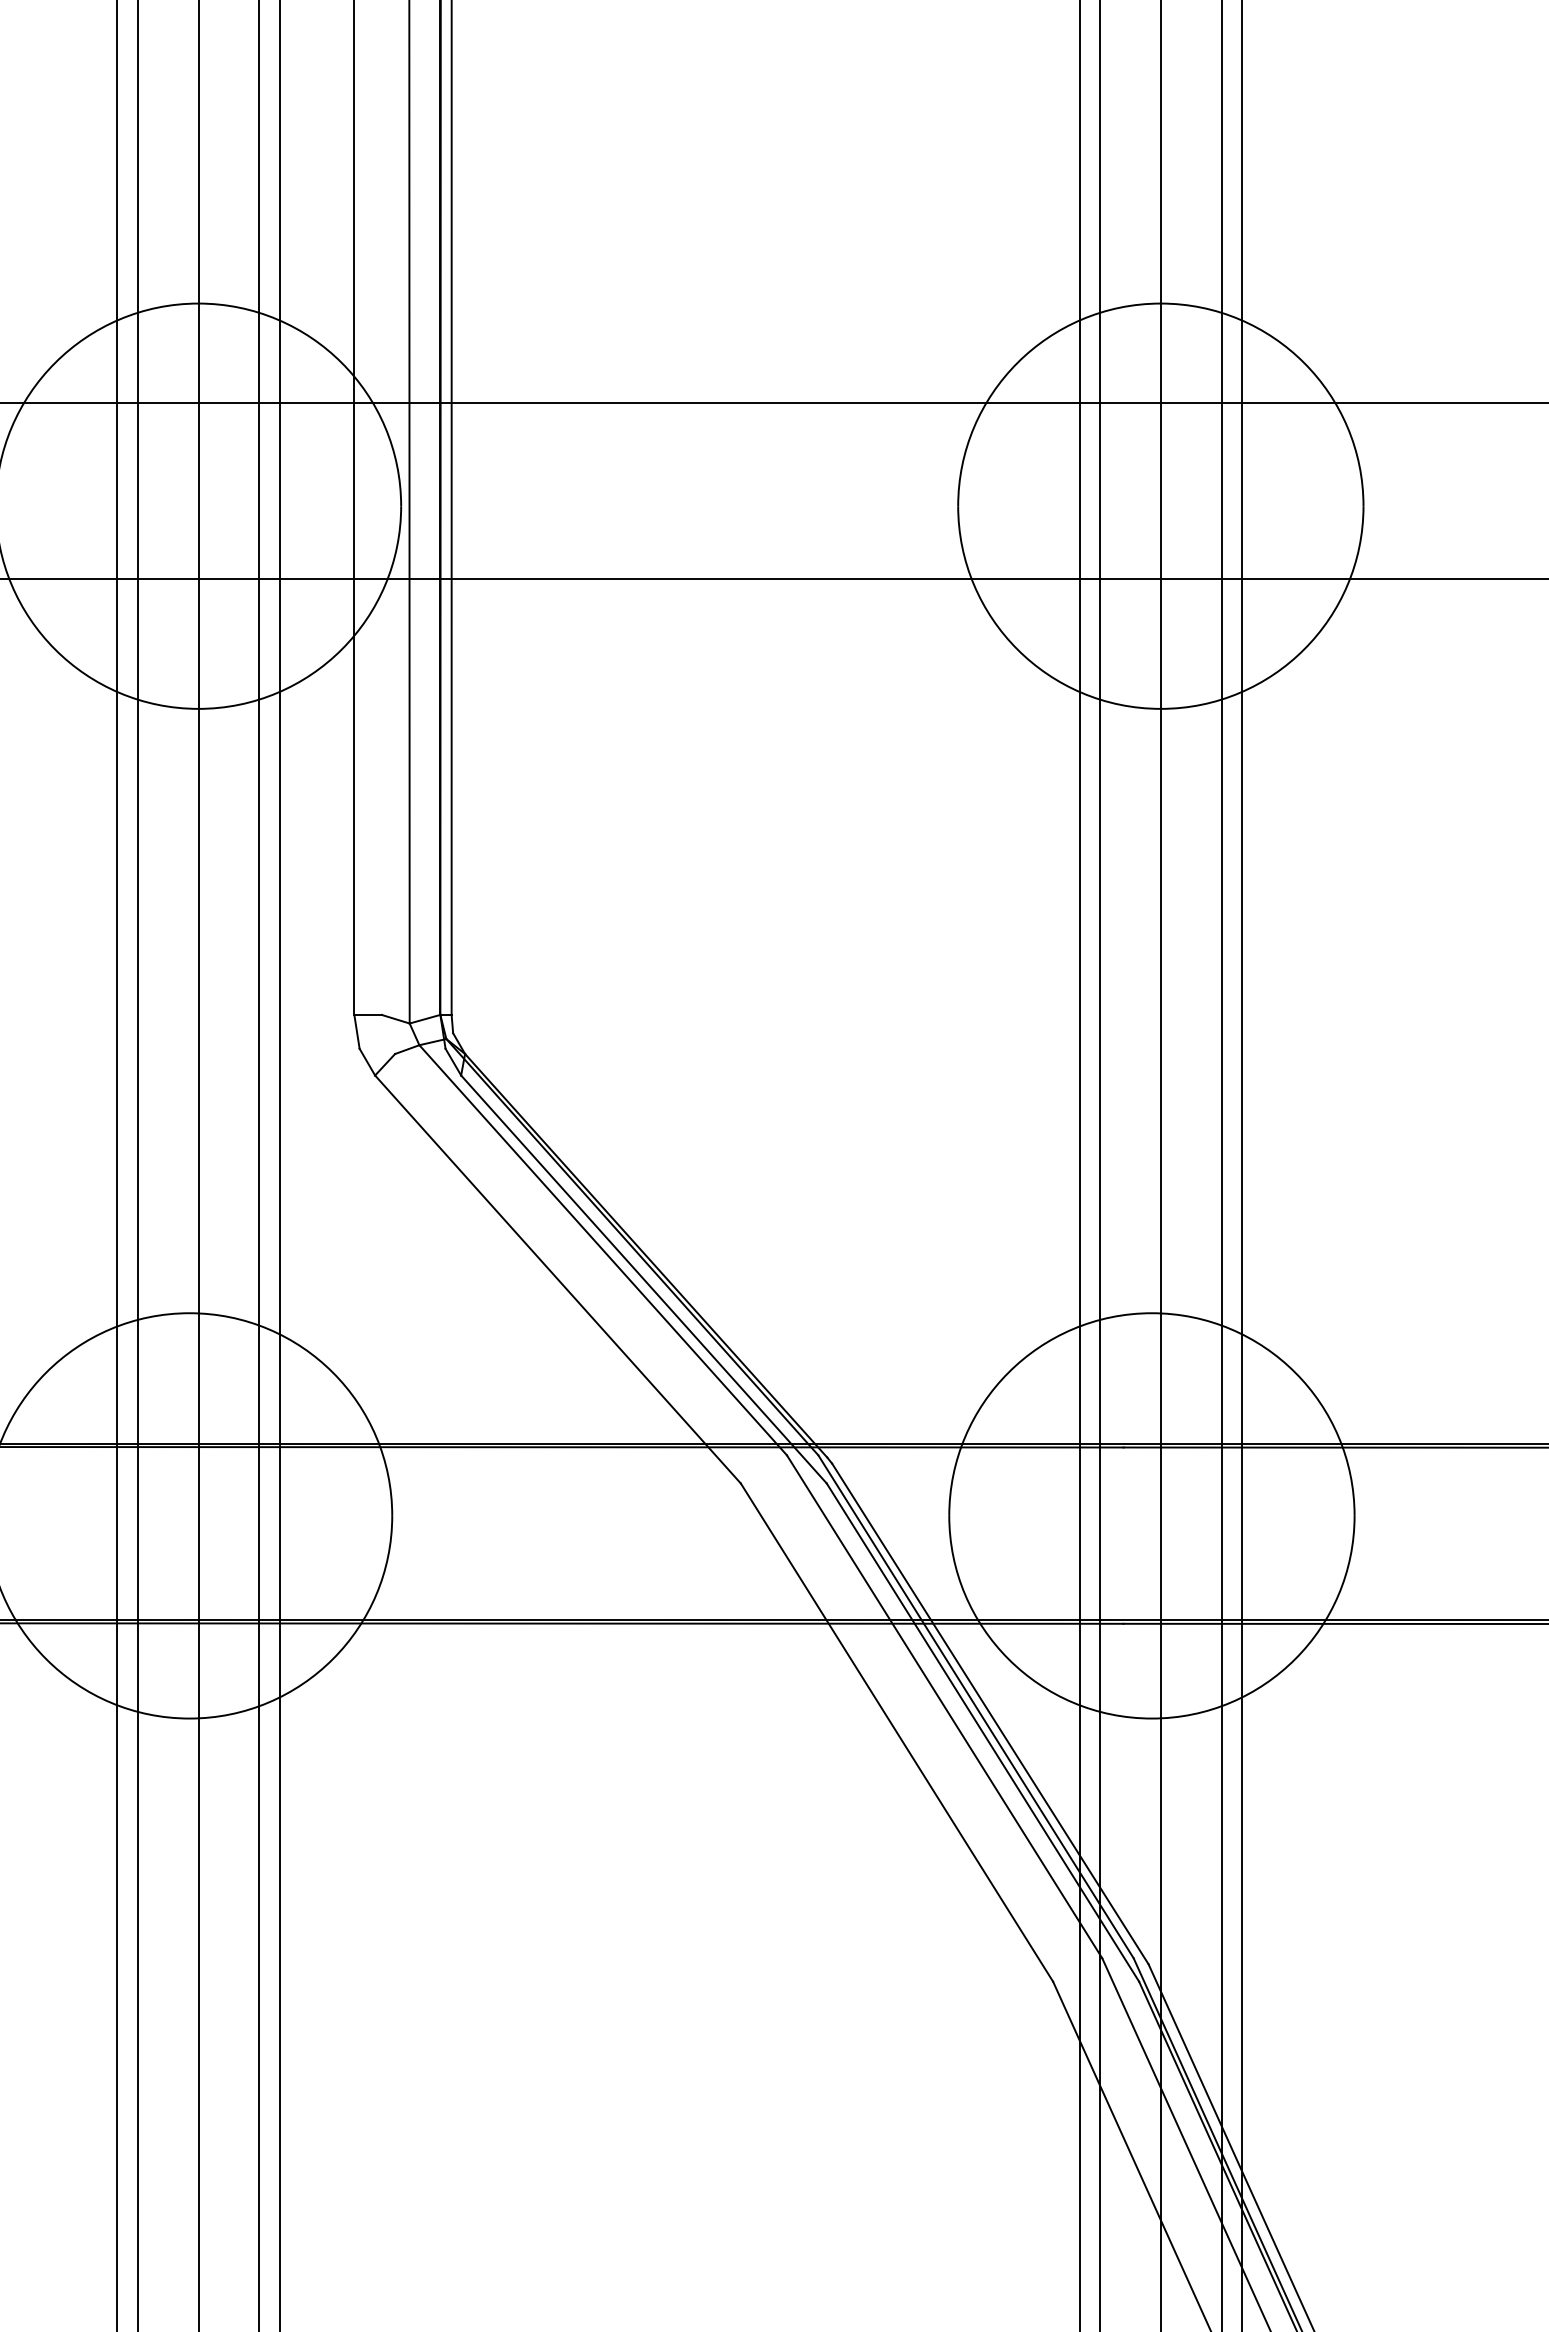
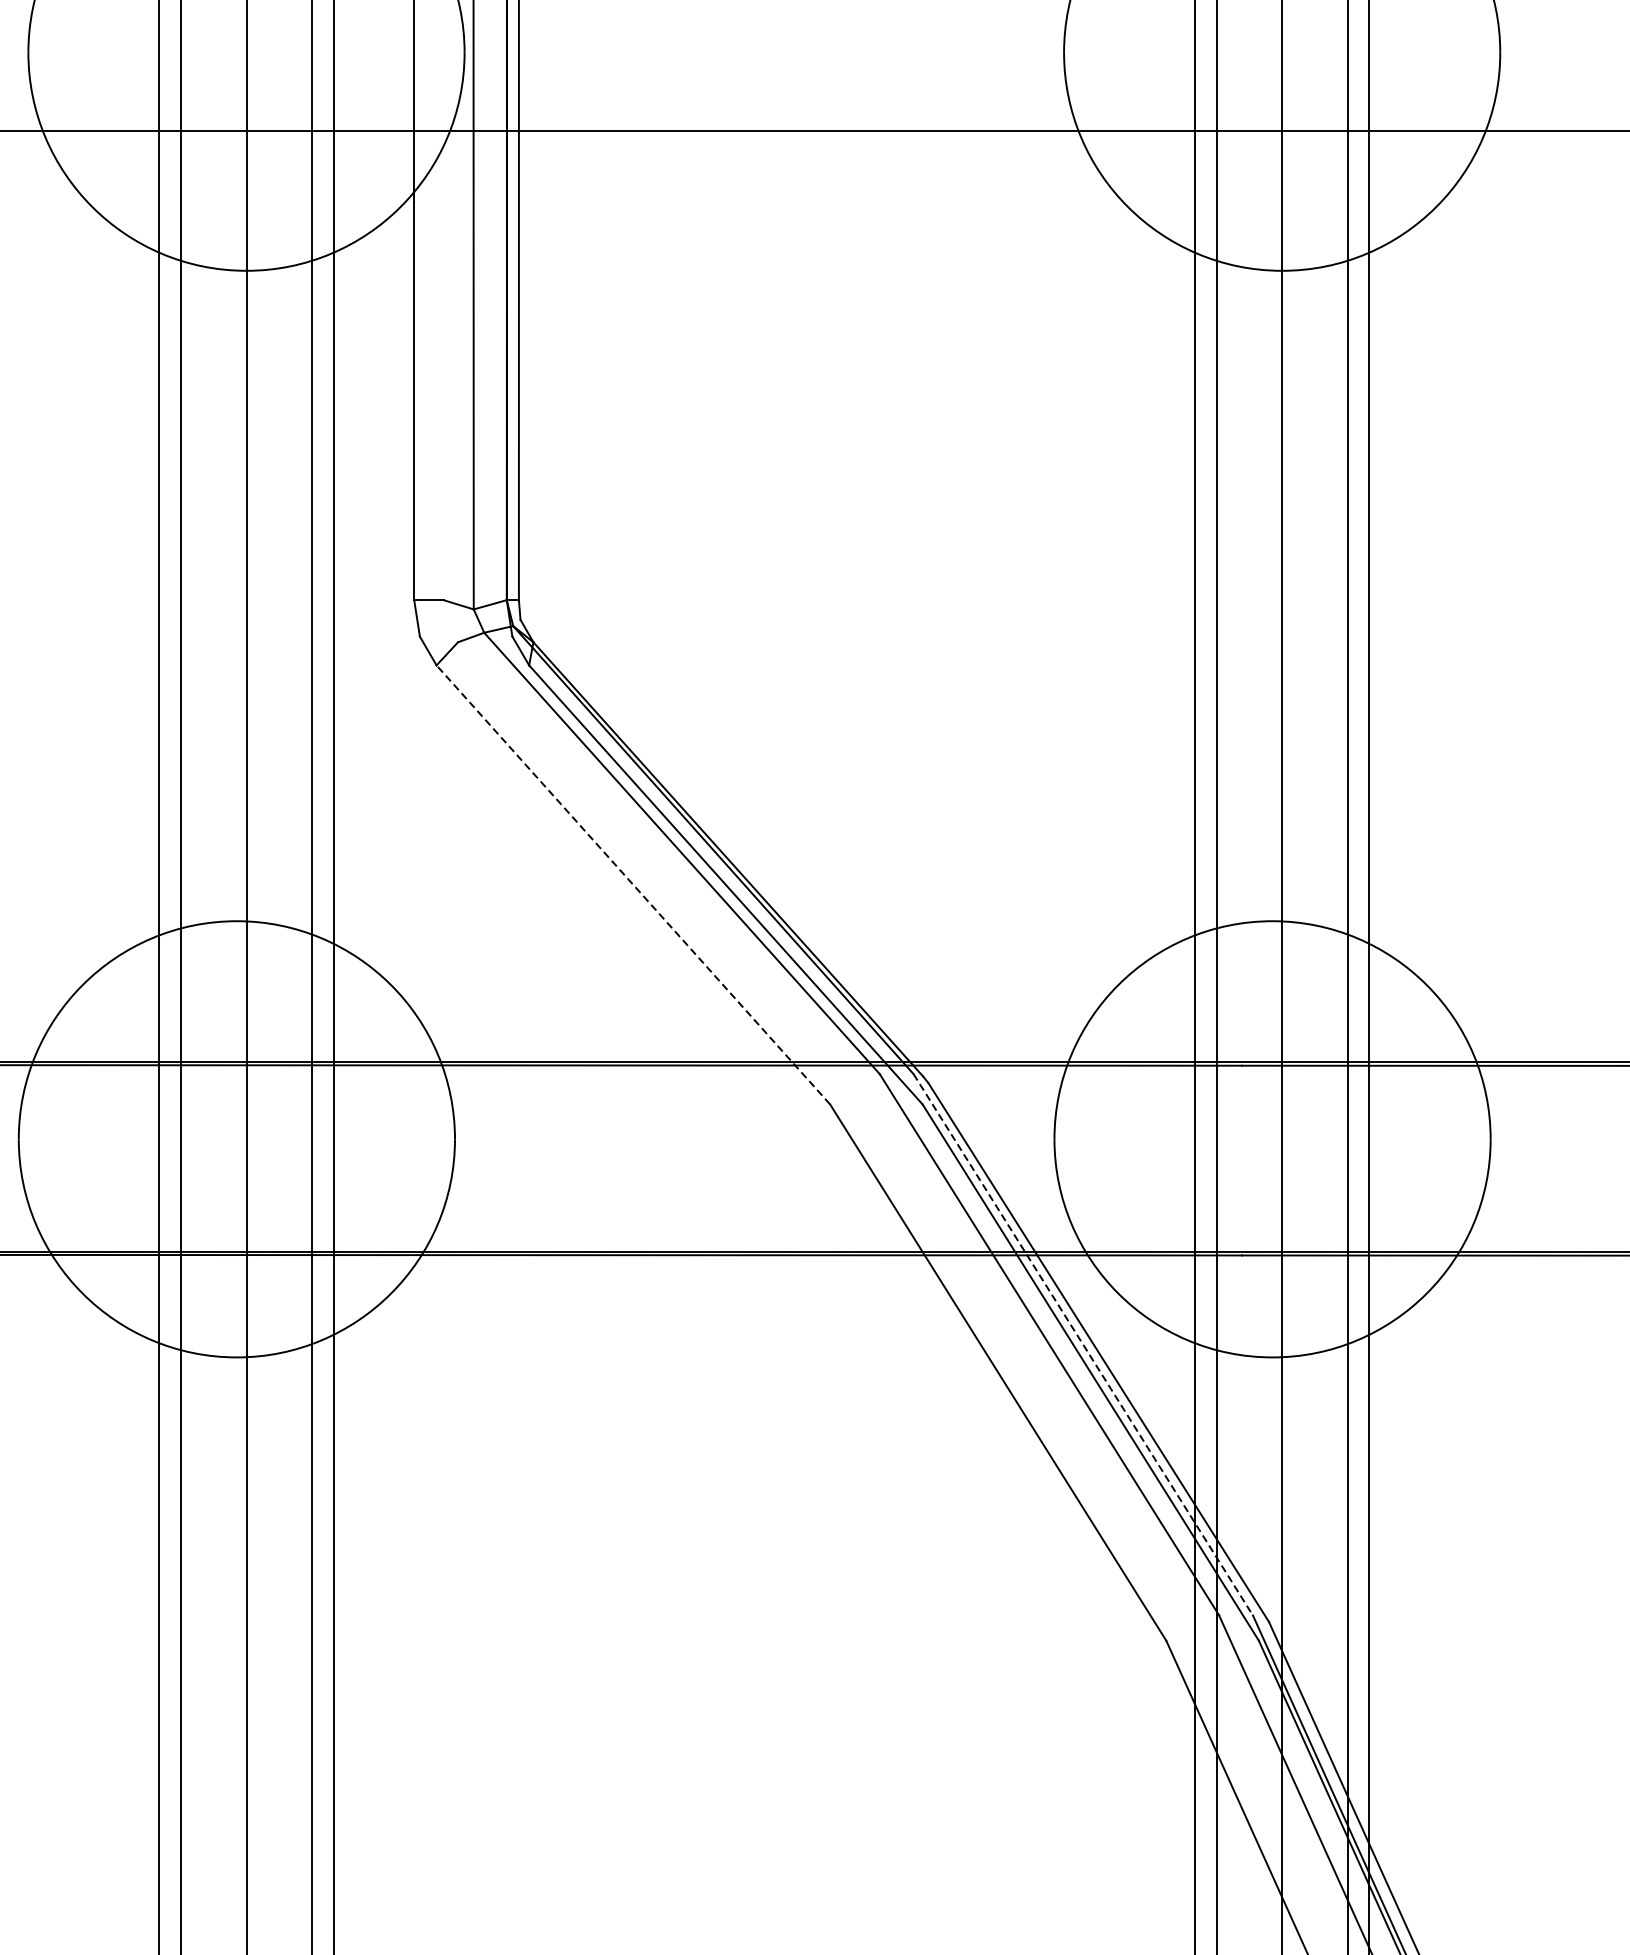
line: (557, 1279) -> (632, 884), solid -> dashed
line: (976, 1706) -> (1083, 1344), solid -> dashed

